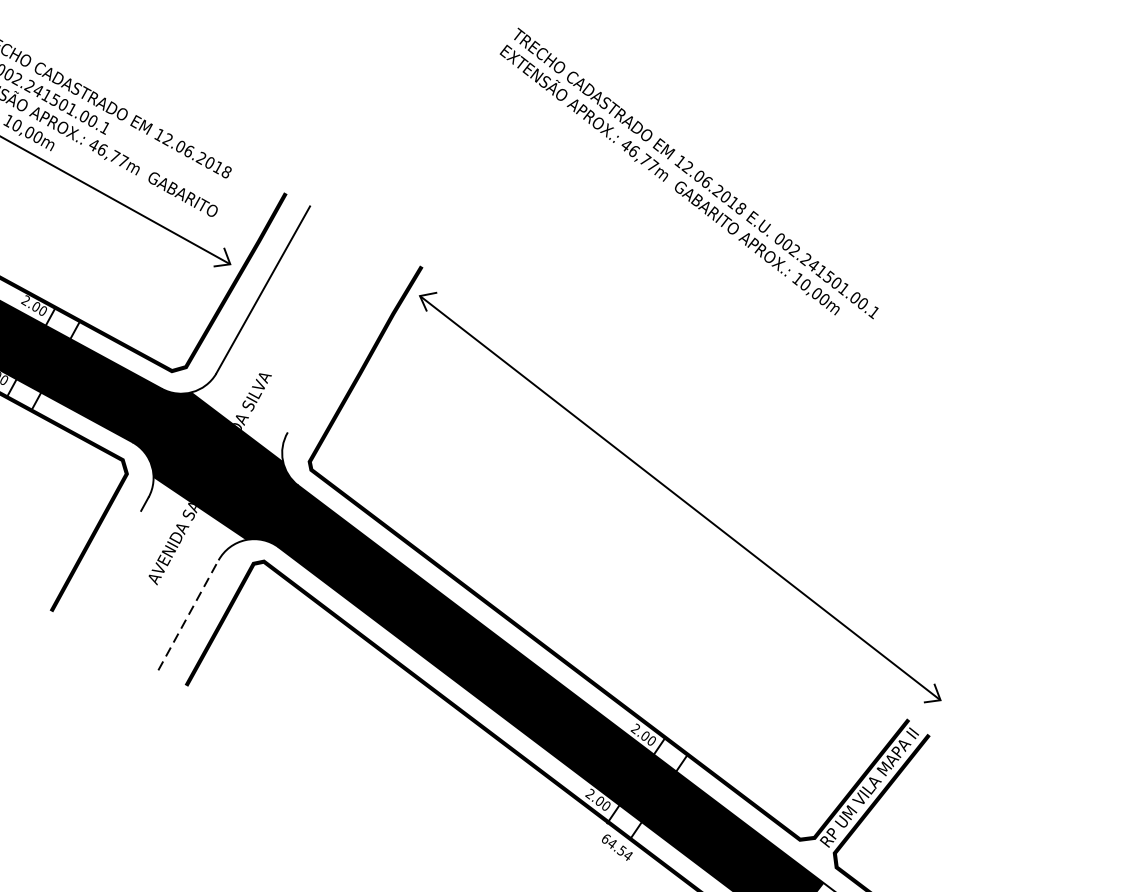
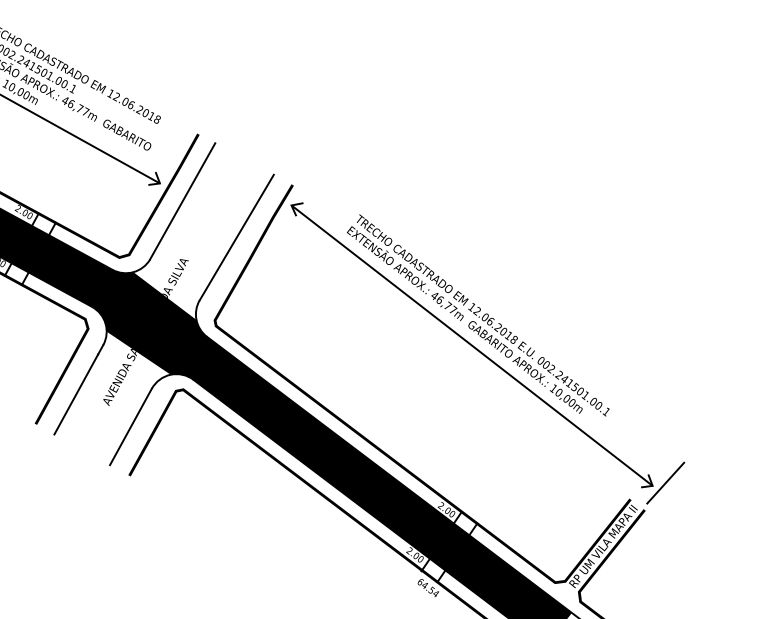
text: (689, 173) -> (478, 315), moved
line: (340, 342) -> (236, 237), added
line: (110, 568) -> (76, 394), added
line: (187, 614) -> (130, 426), dashed -> solid
line: (959, 695) -> (665, 482), added

